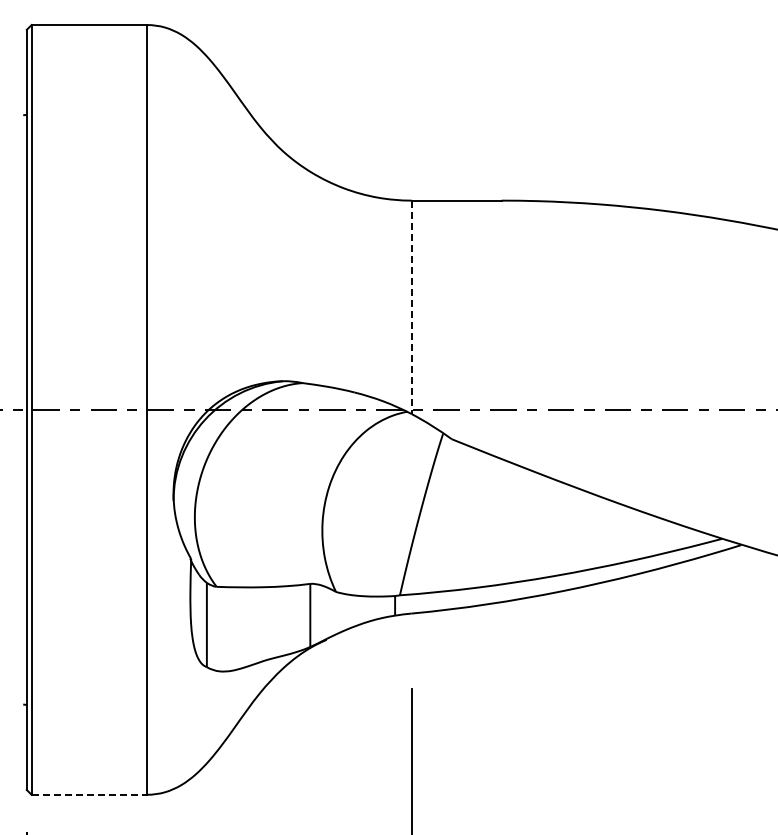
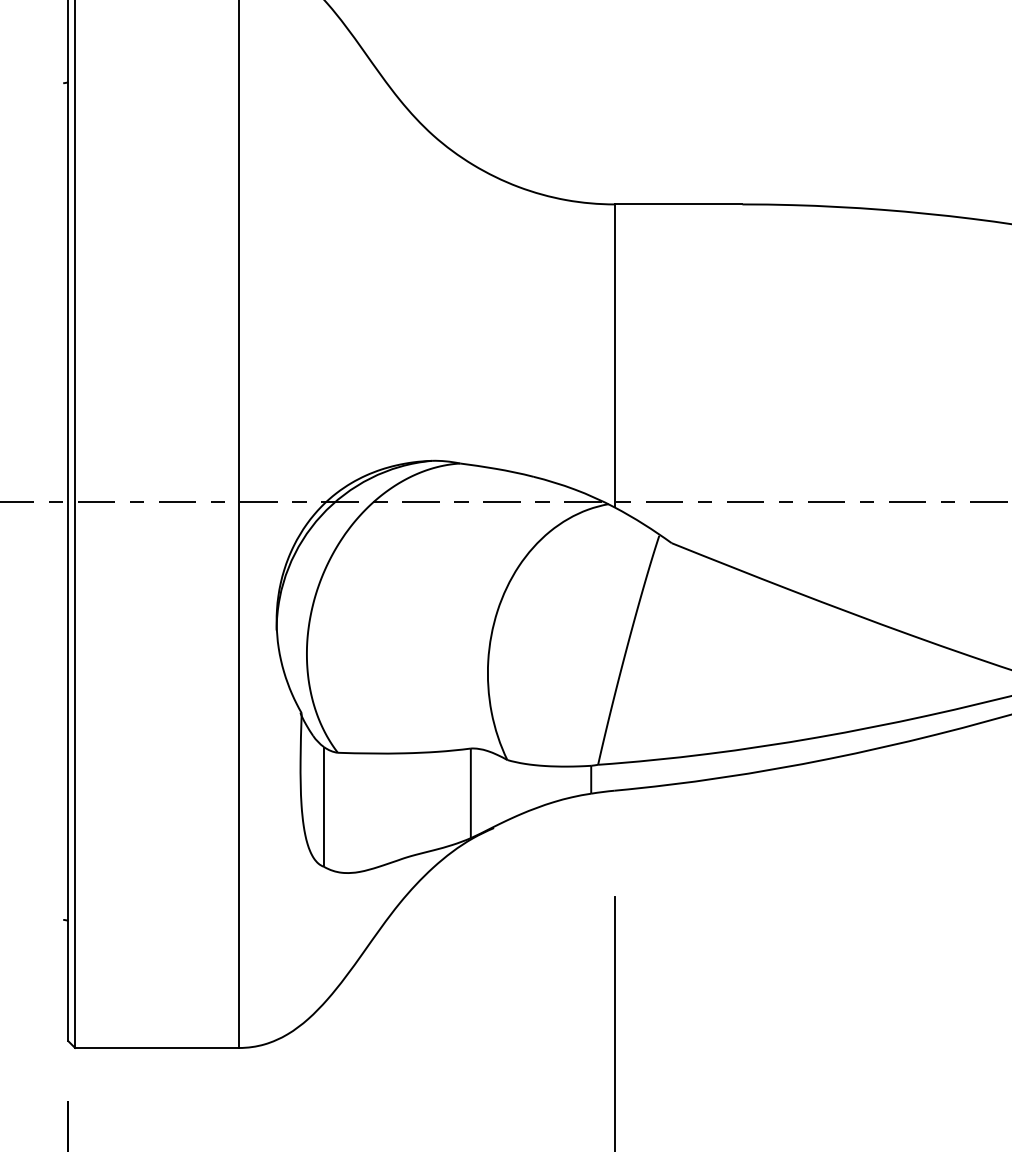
line: (411, 307) -> (614, 356), dashed -> solid
line: (89, 794) -> (157, 1047), dashed -> solid

